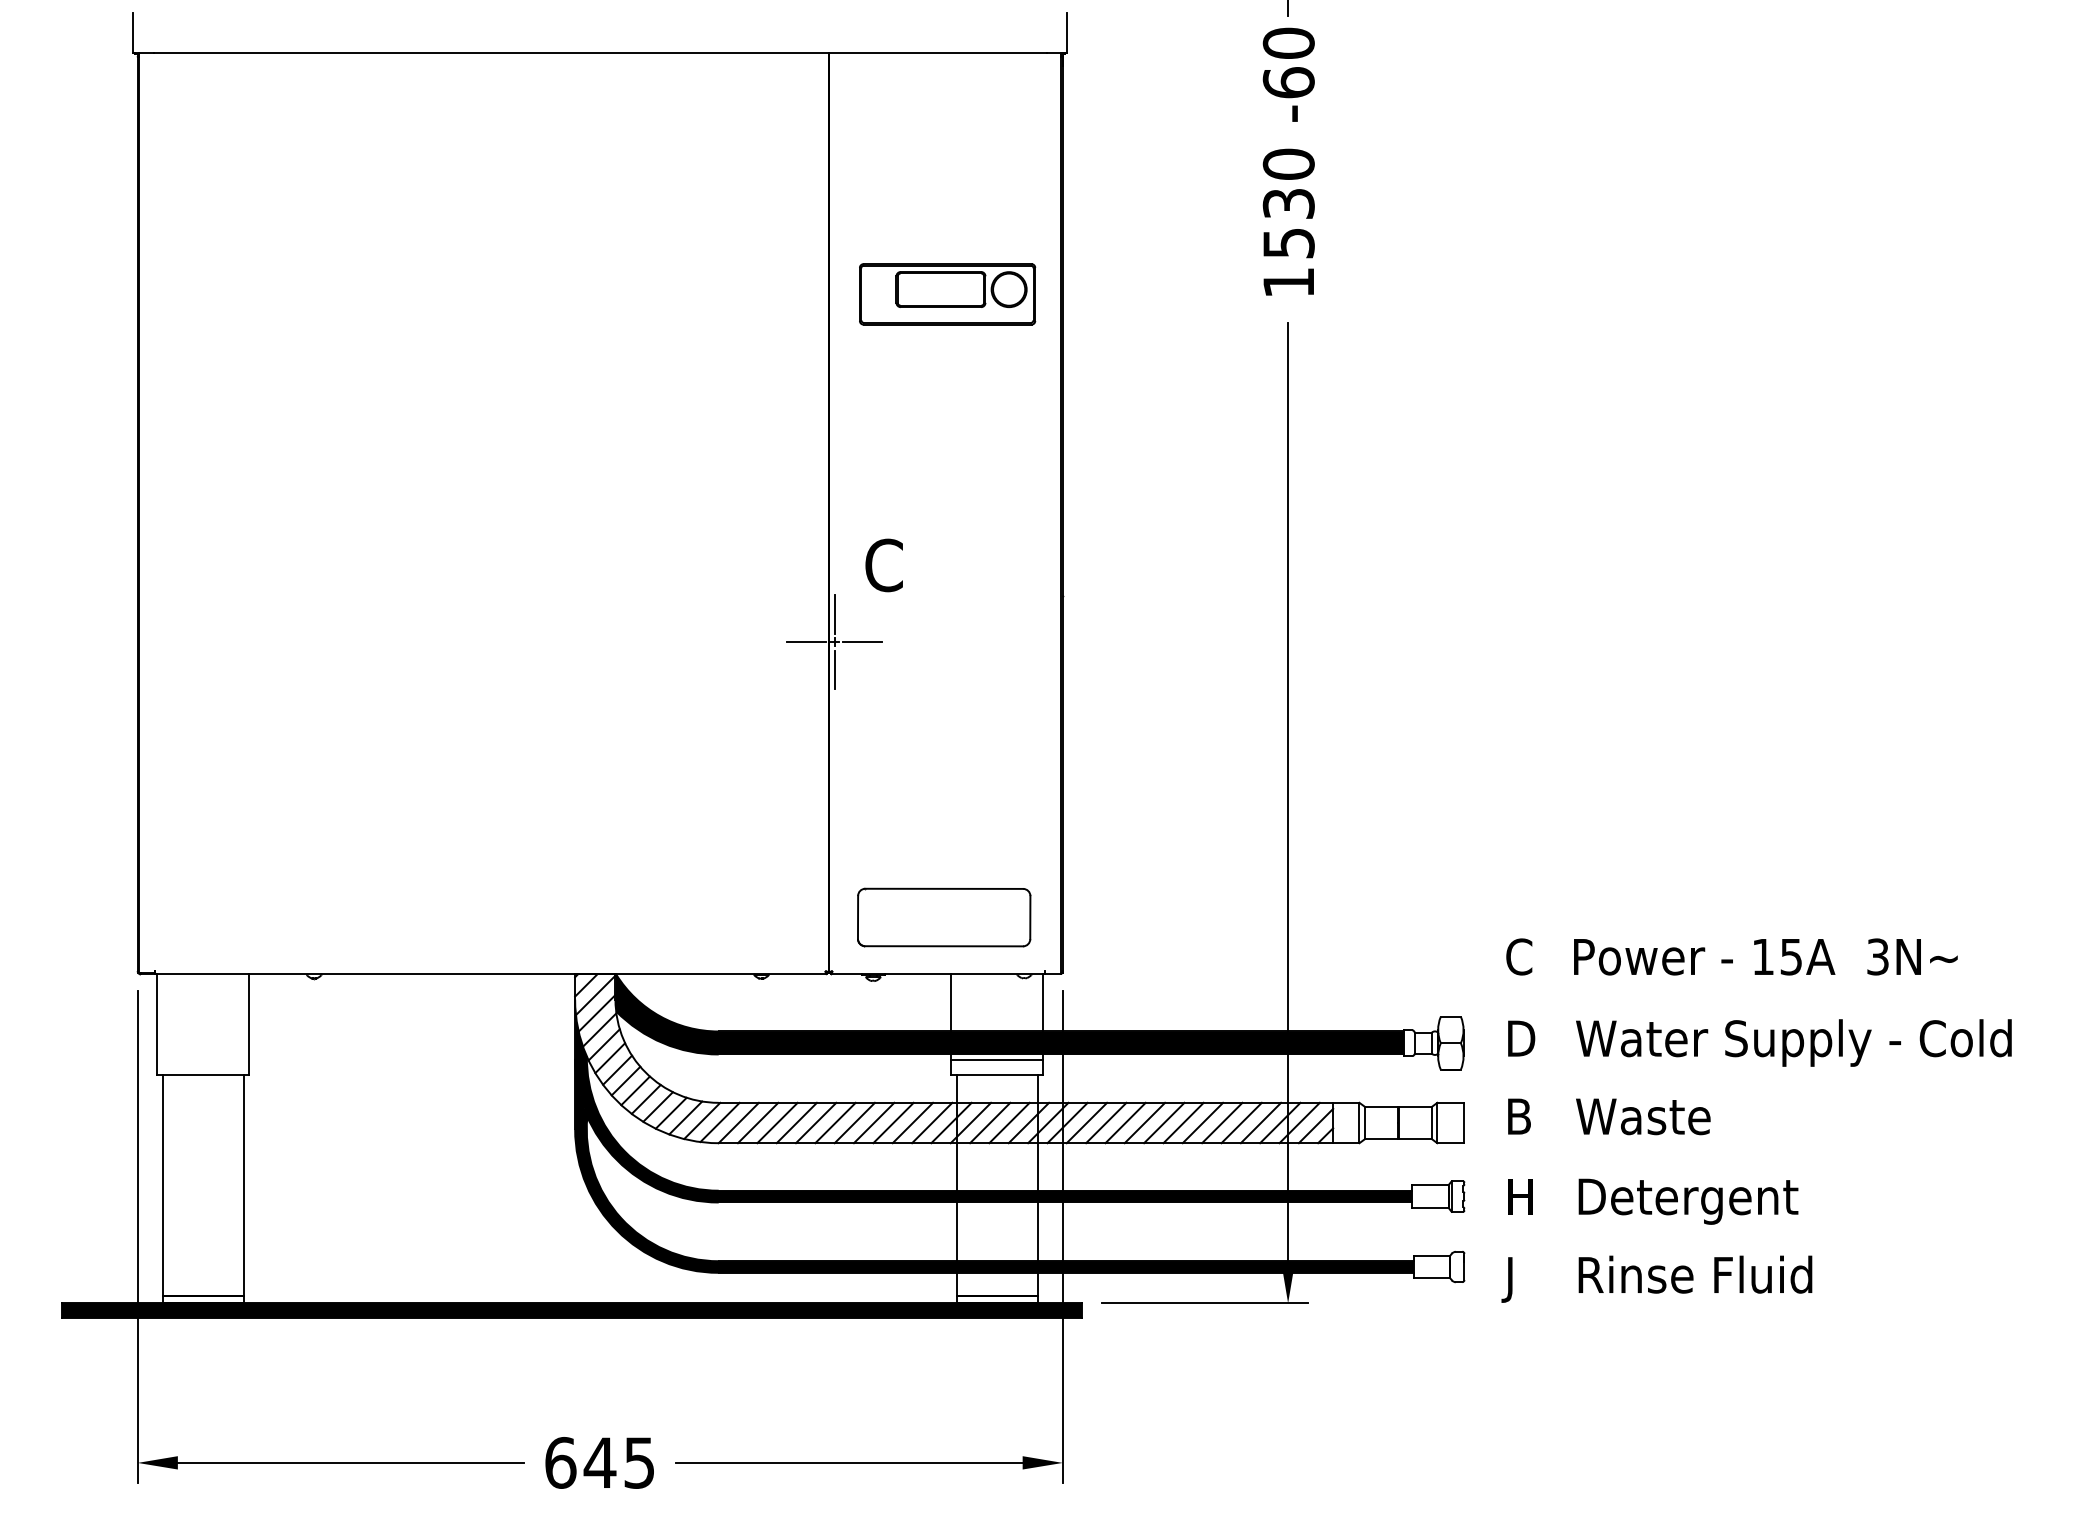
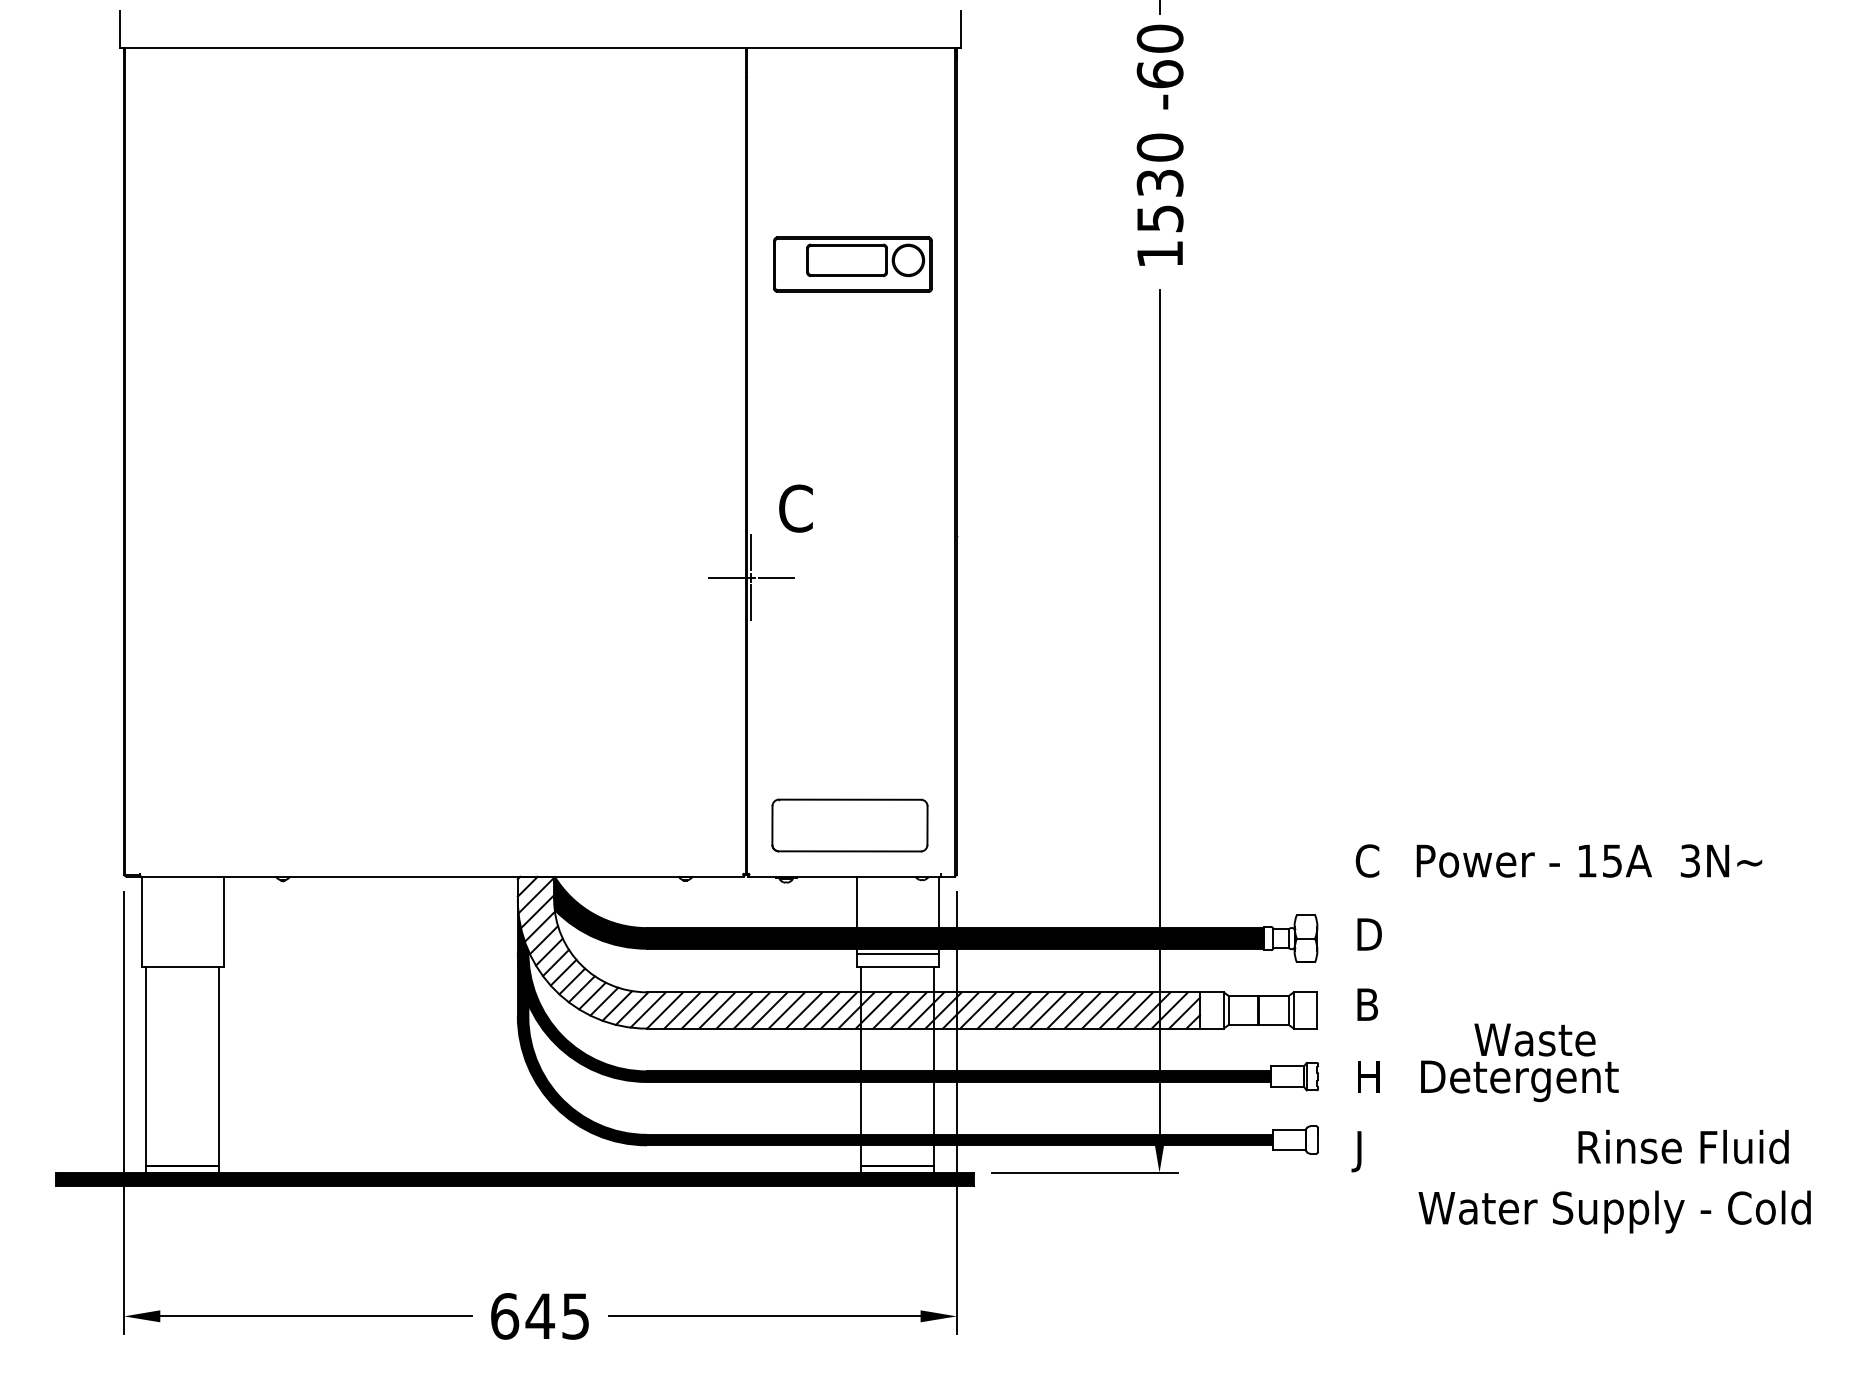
text: (1793, 1042) -> (1614, 1211), moved
text: (1643, 1116) -> (1535, 1039), moved
text: (1695, 1274) -> (1683, 1146), moved

